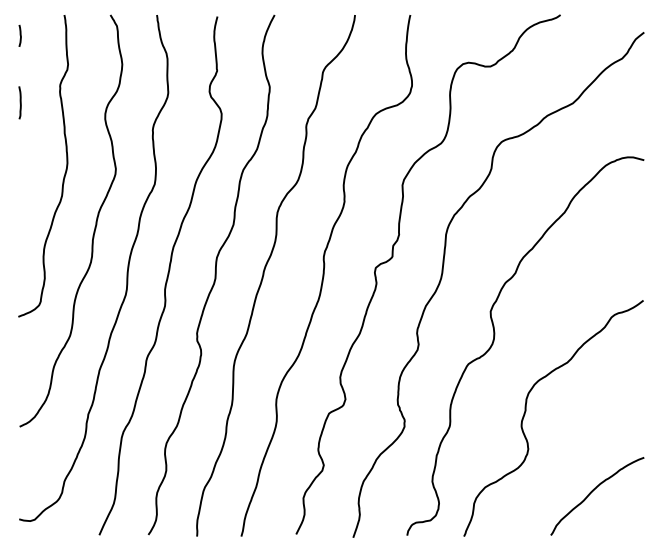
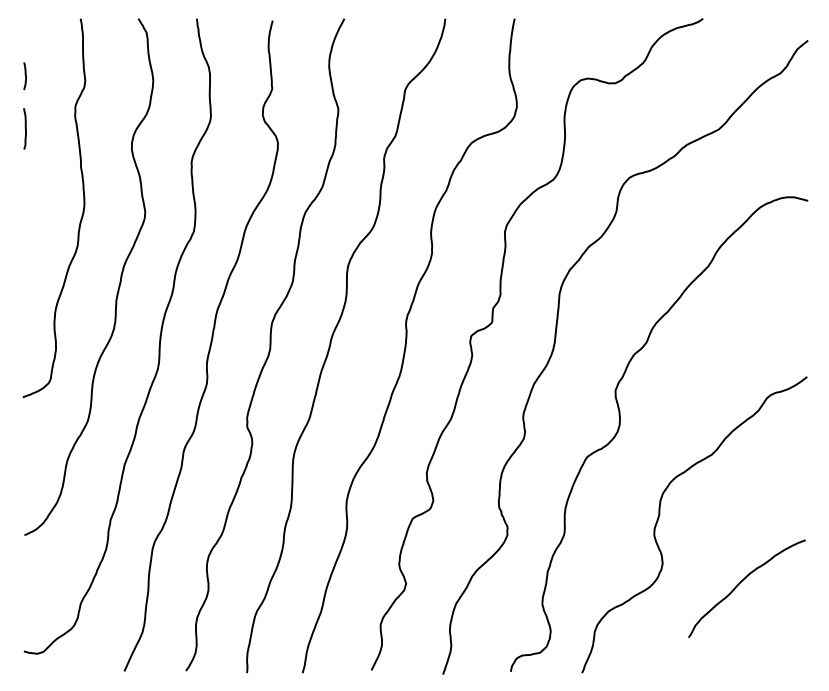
line: (19, 35) -> (24, 75), moved
curve: (593, 491) -> (741, 582), moved

